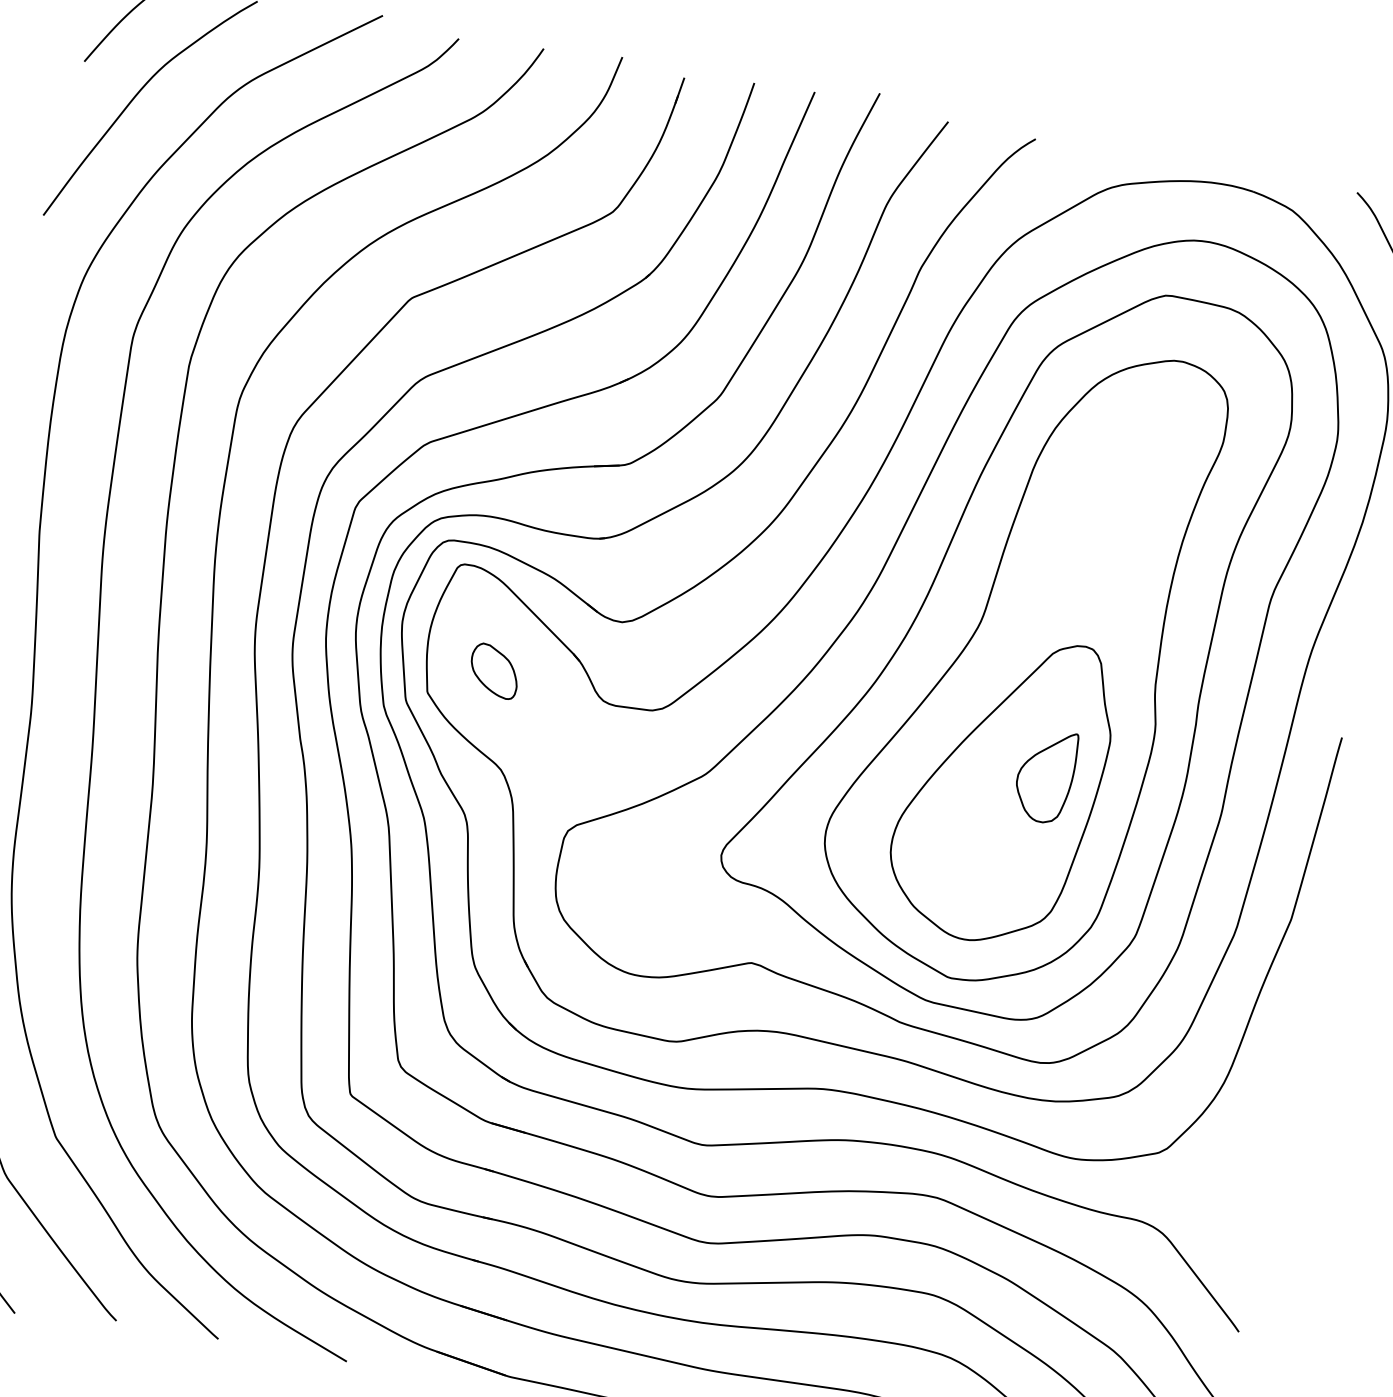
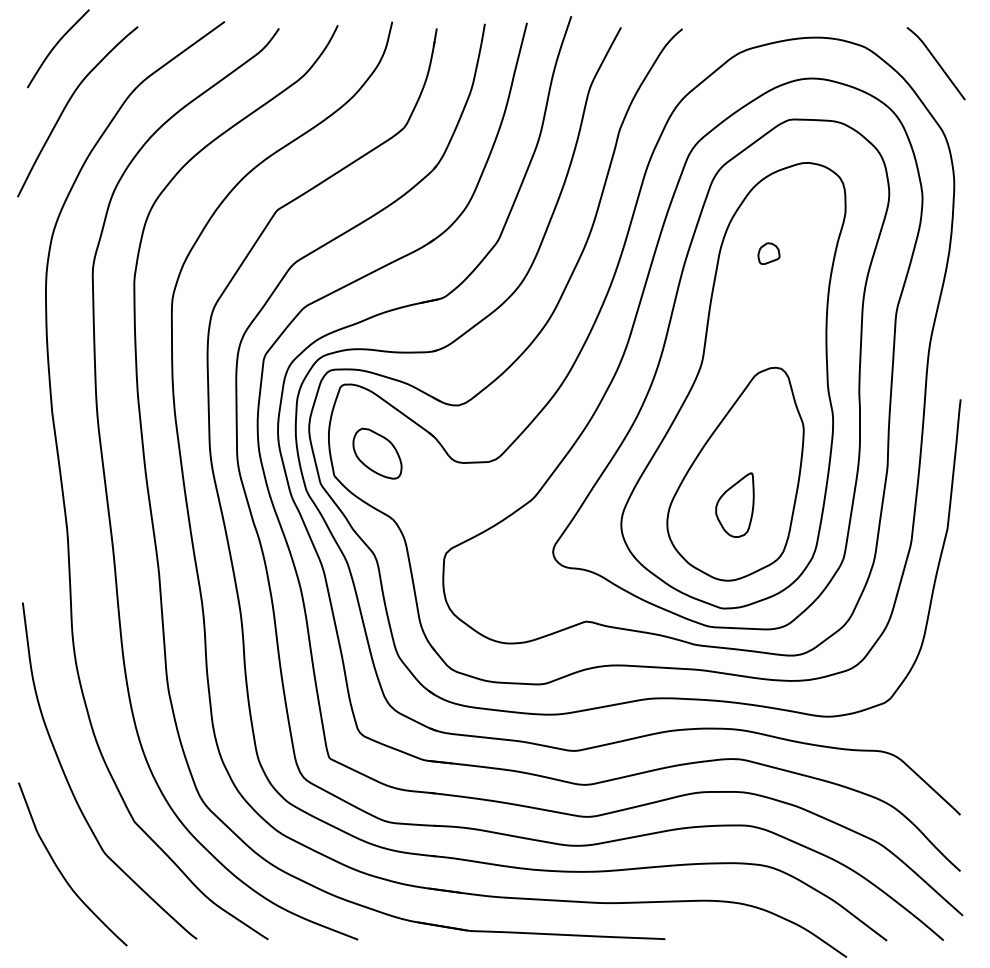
part: (1103, 481) -> (768, 253), added
part: (494, 670) -> (377, 453), size x1.43
part: (1045, 774) -> (734, 504), moved

